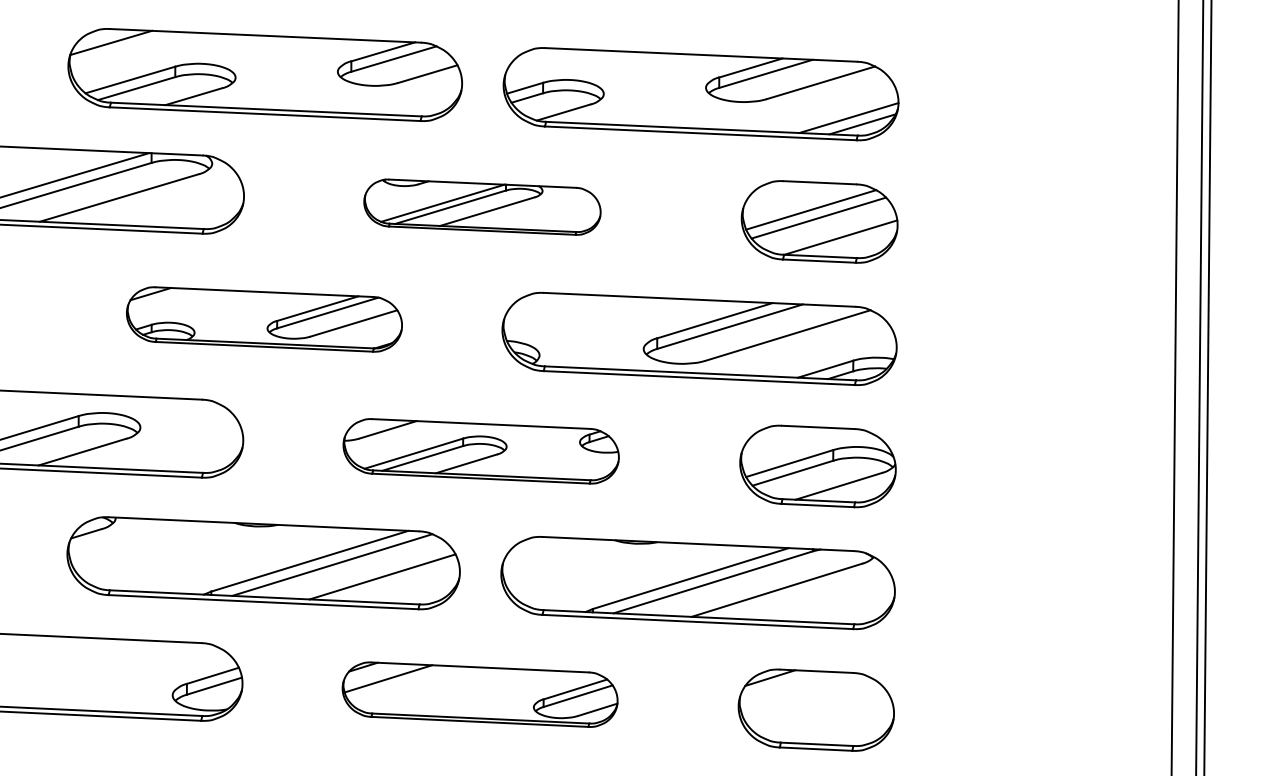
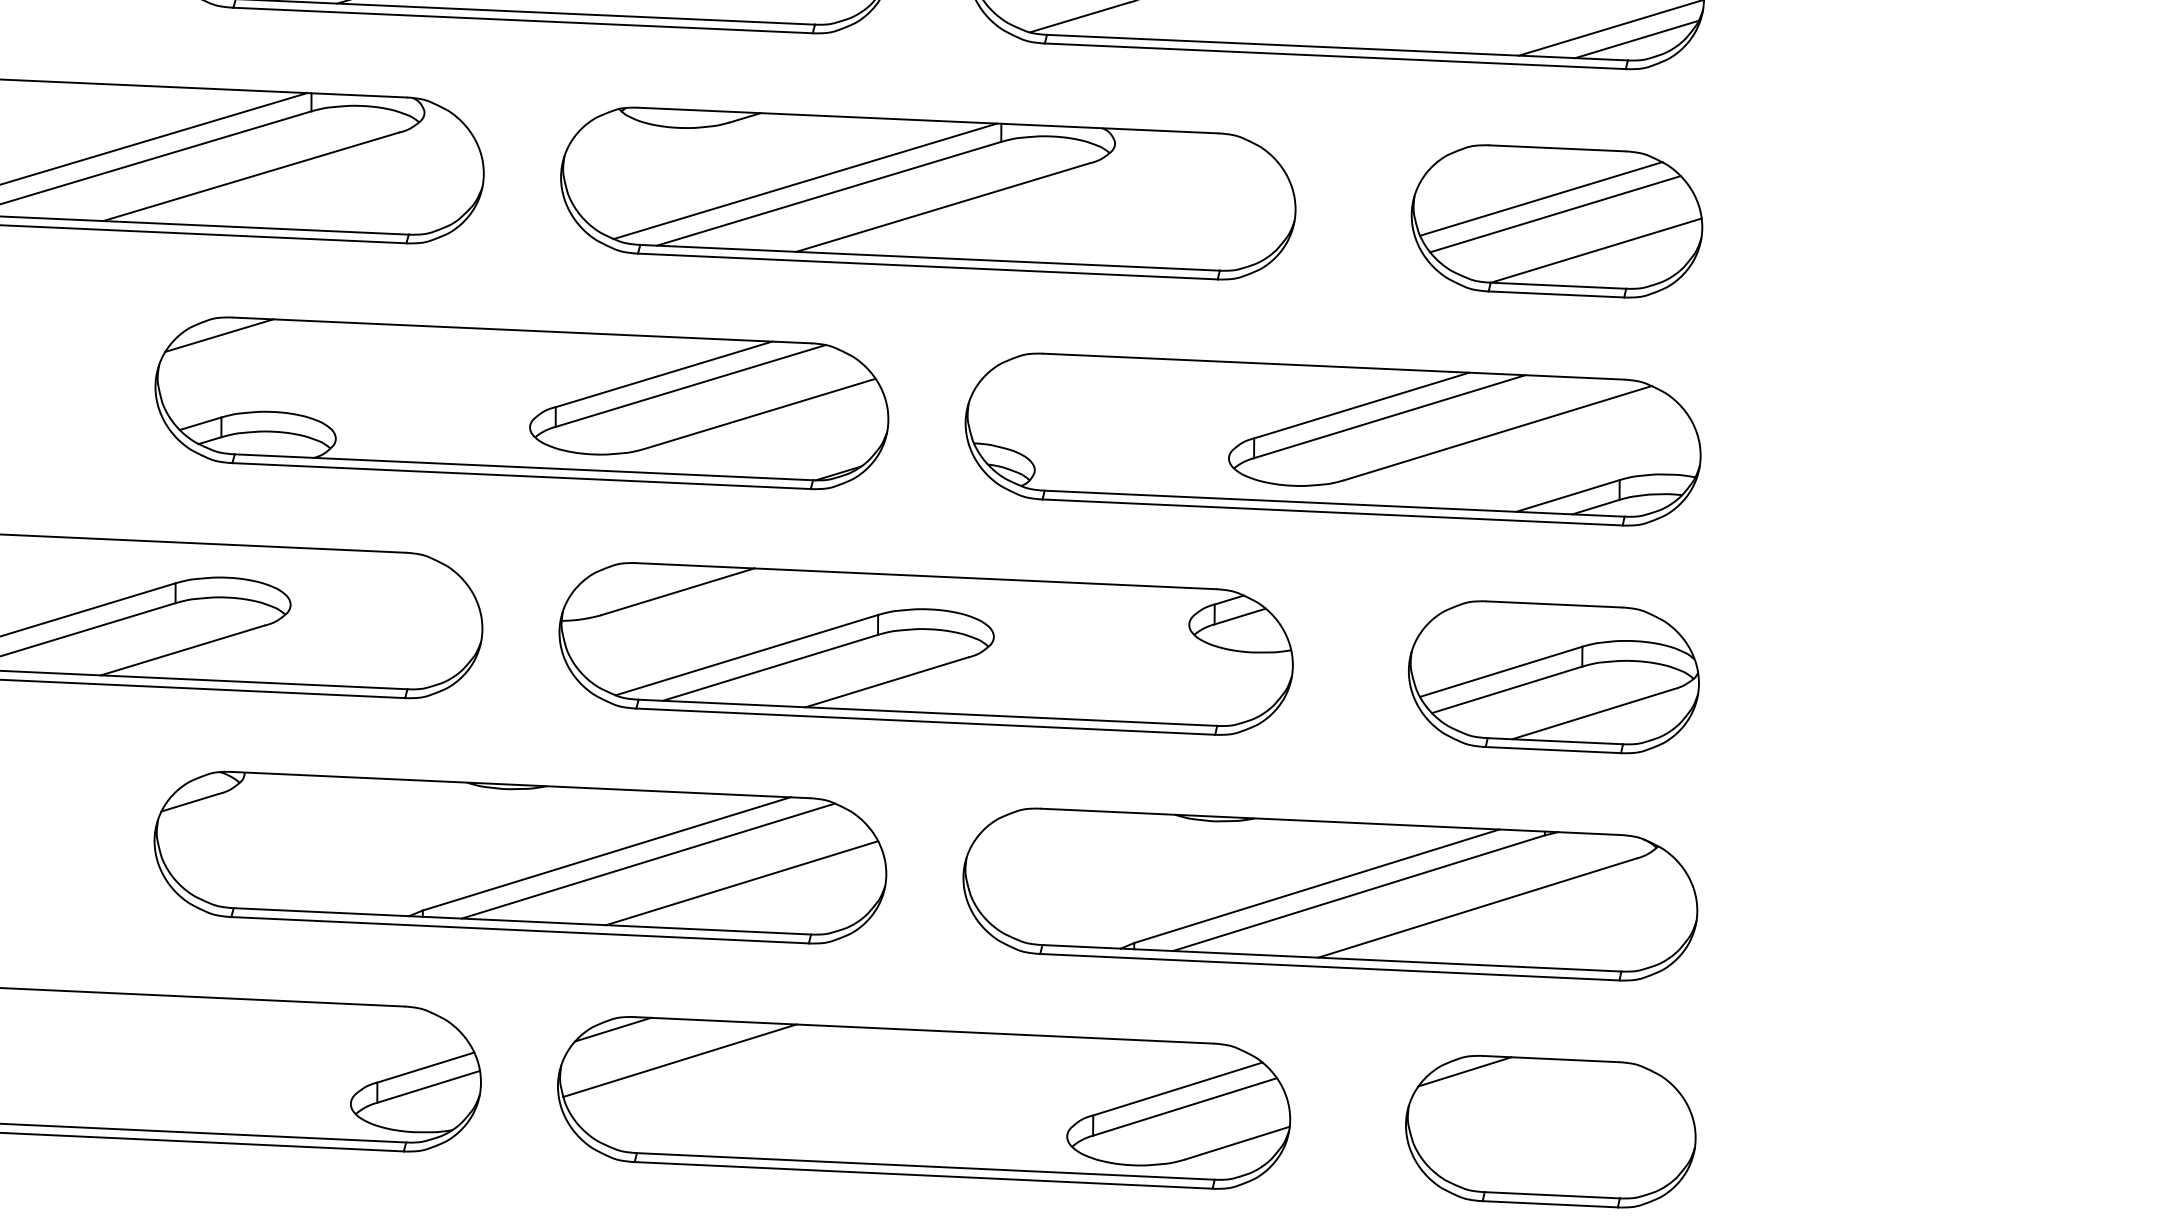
part: (482, 207) -> (928, 194), size x1.67
part: (264, 319) -> (521, 403), size x1.43
part: (480, 451) -> (924, 649), size x1.43
part: (479, 694) -> (922, 1102), size x1.43

